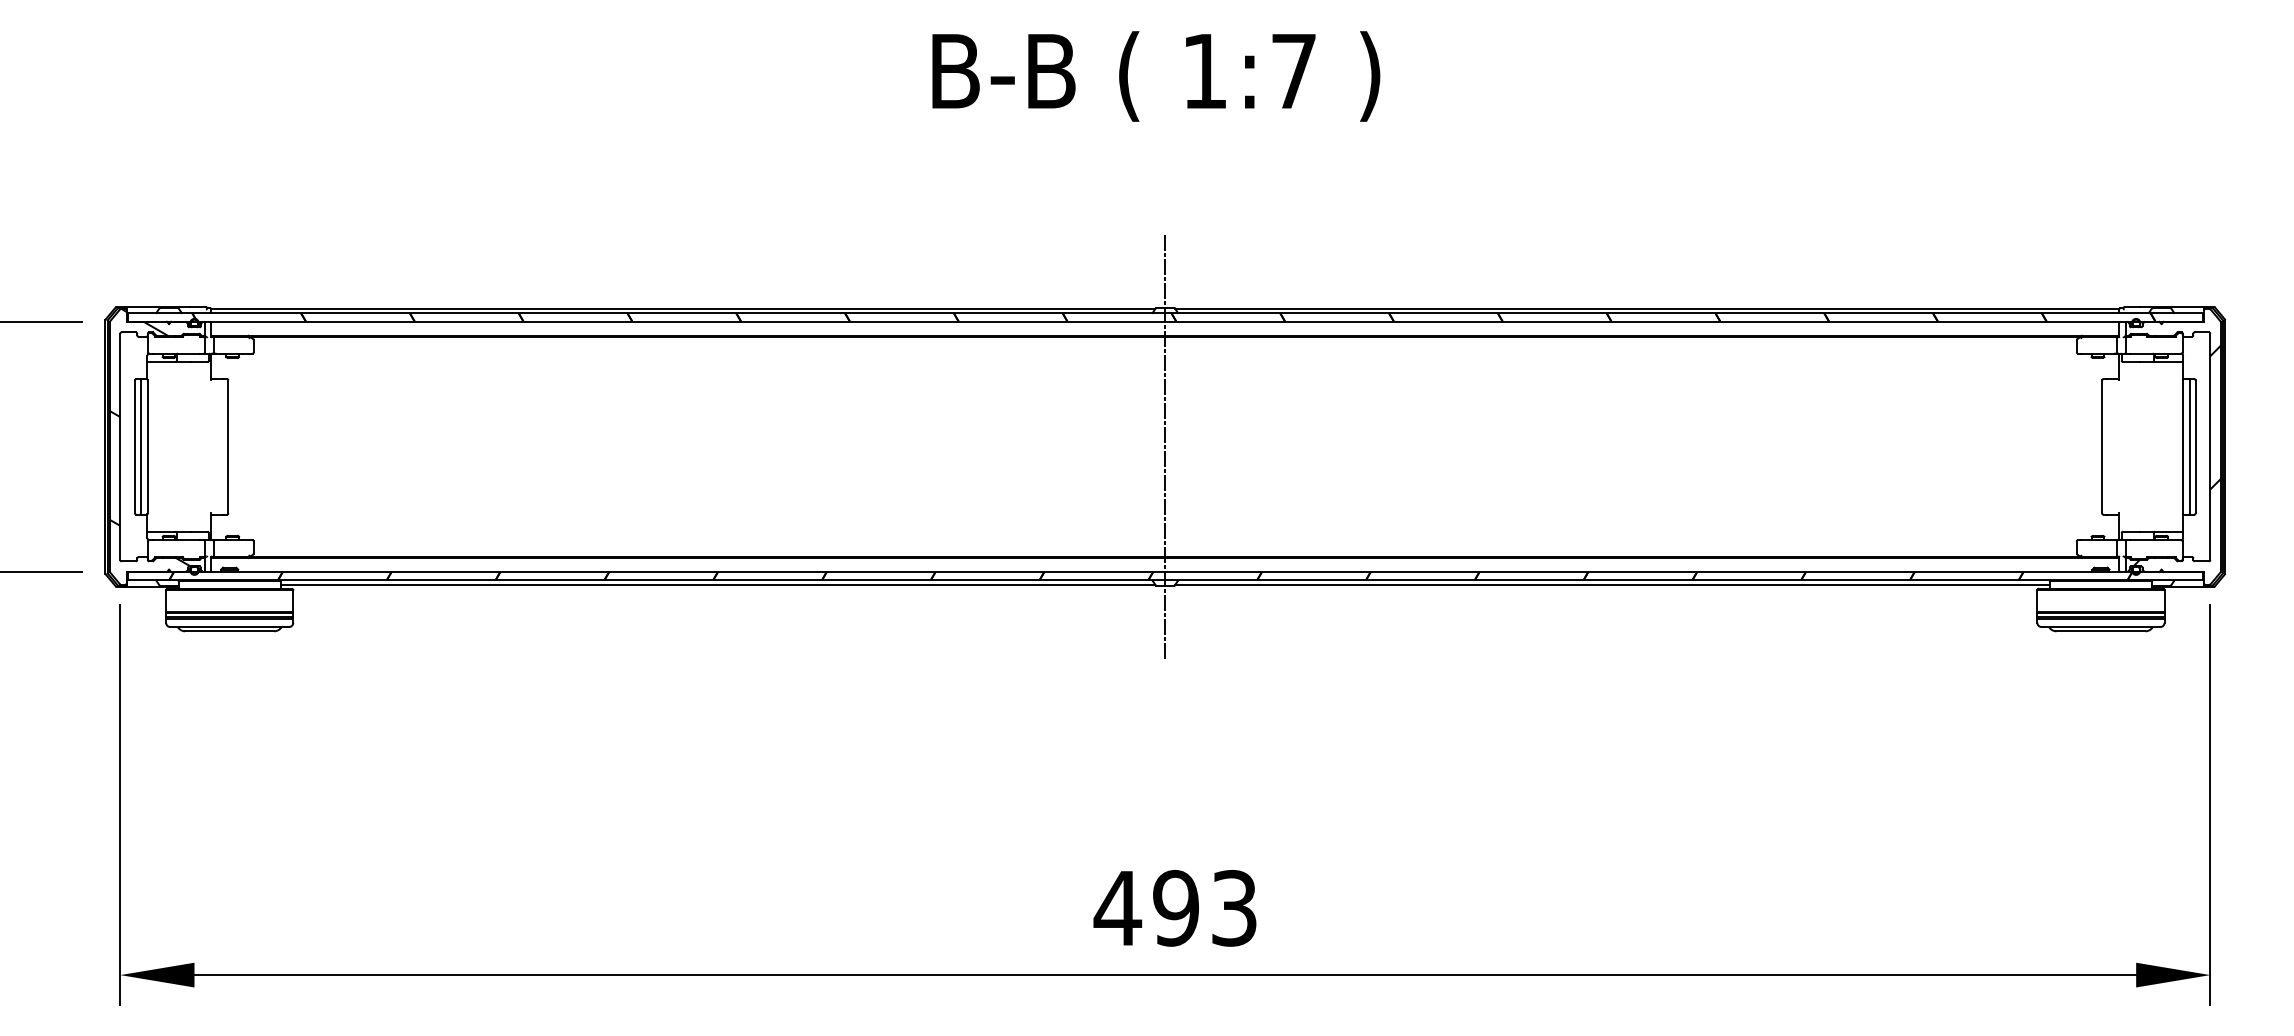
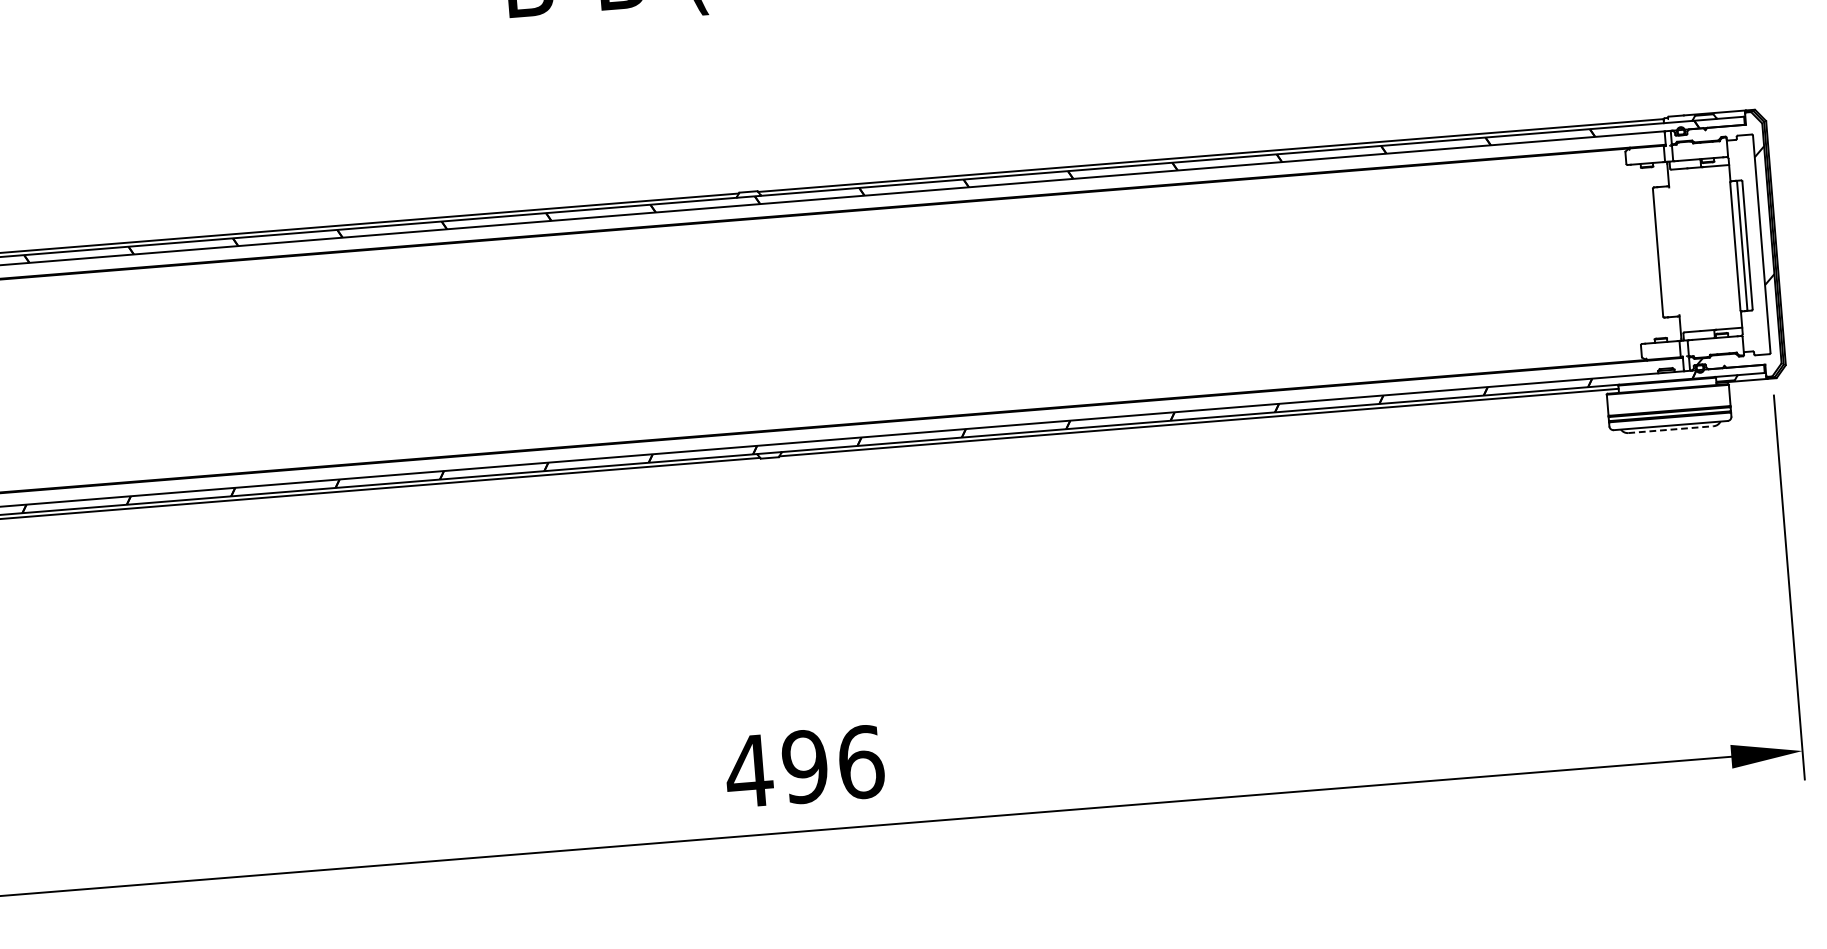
line: (1165, 446) -> (759, 324), removed
line: (2100, 631) -> (1670, 429), solid -> dashed
text: (1234, 908) -> (861, 762), 493 -> 496

